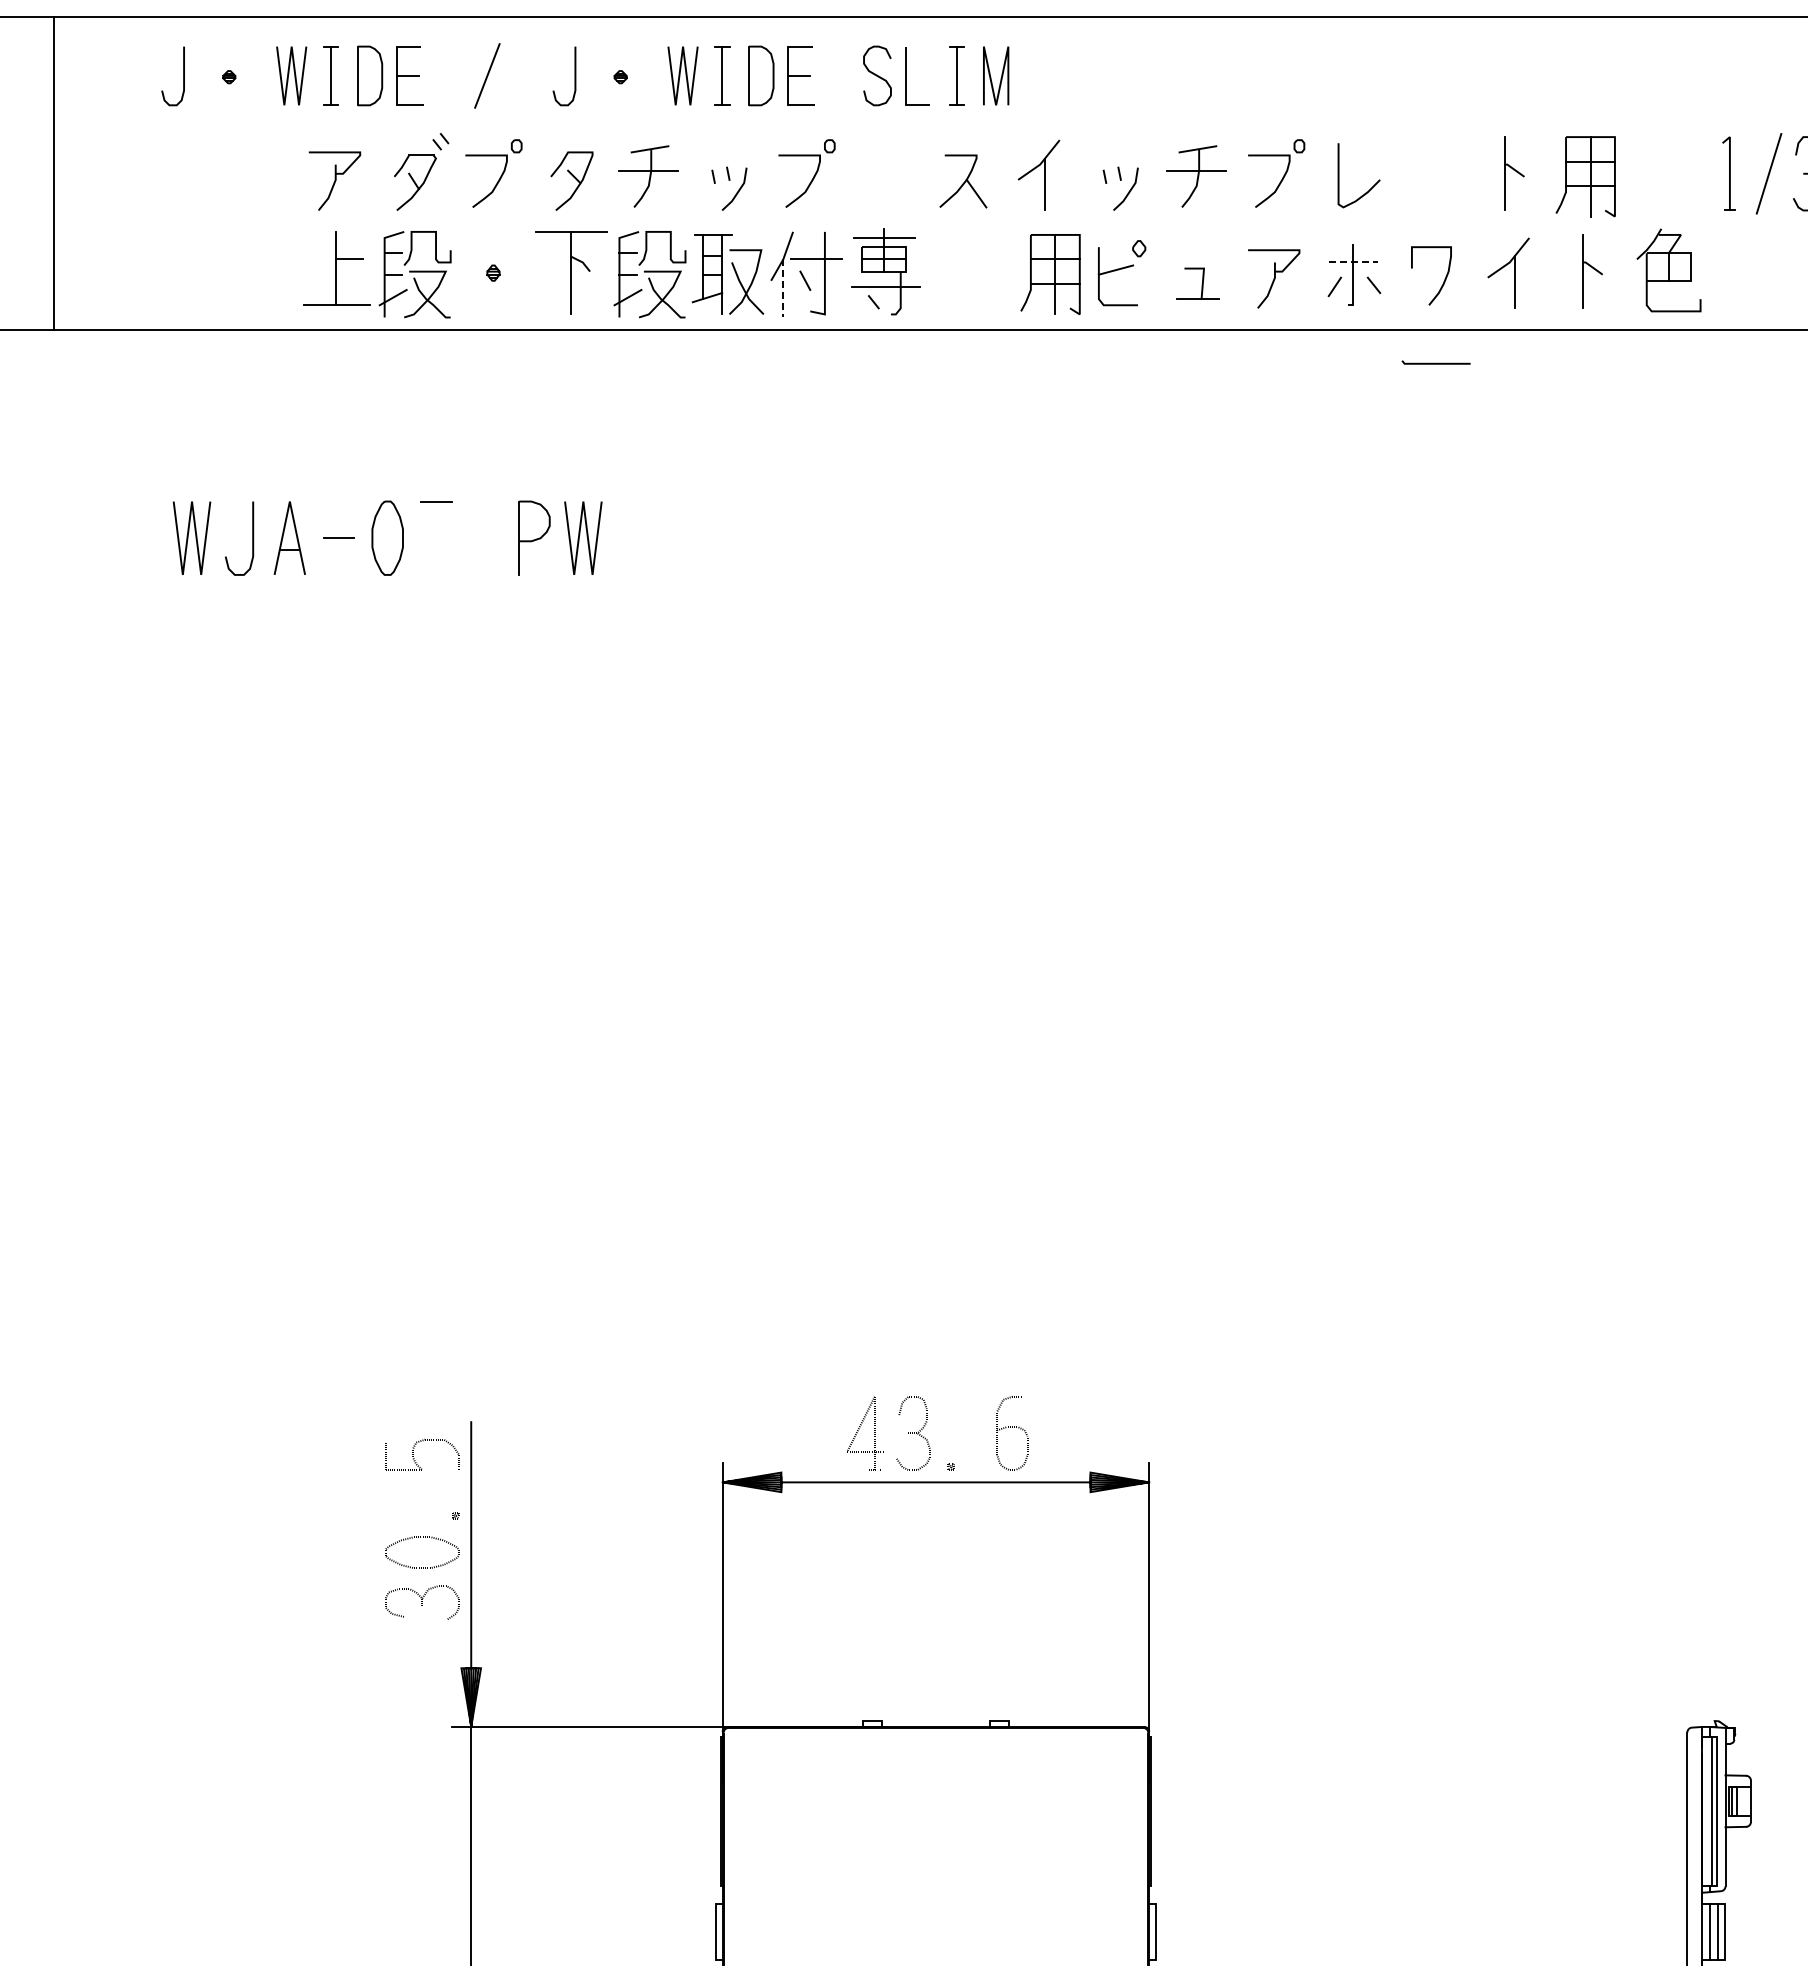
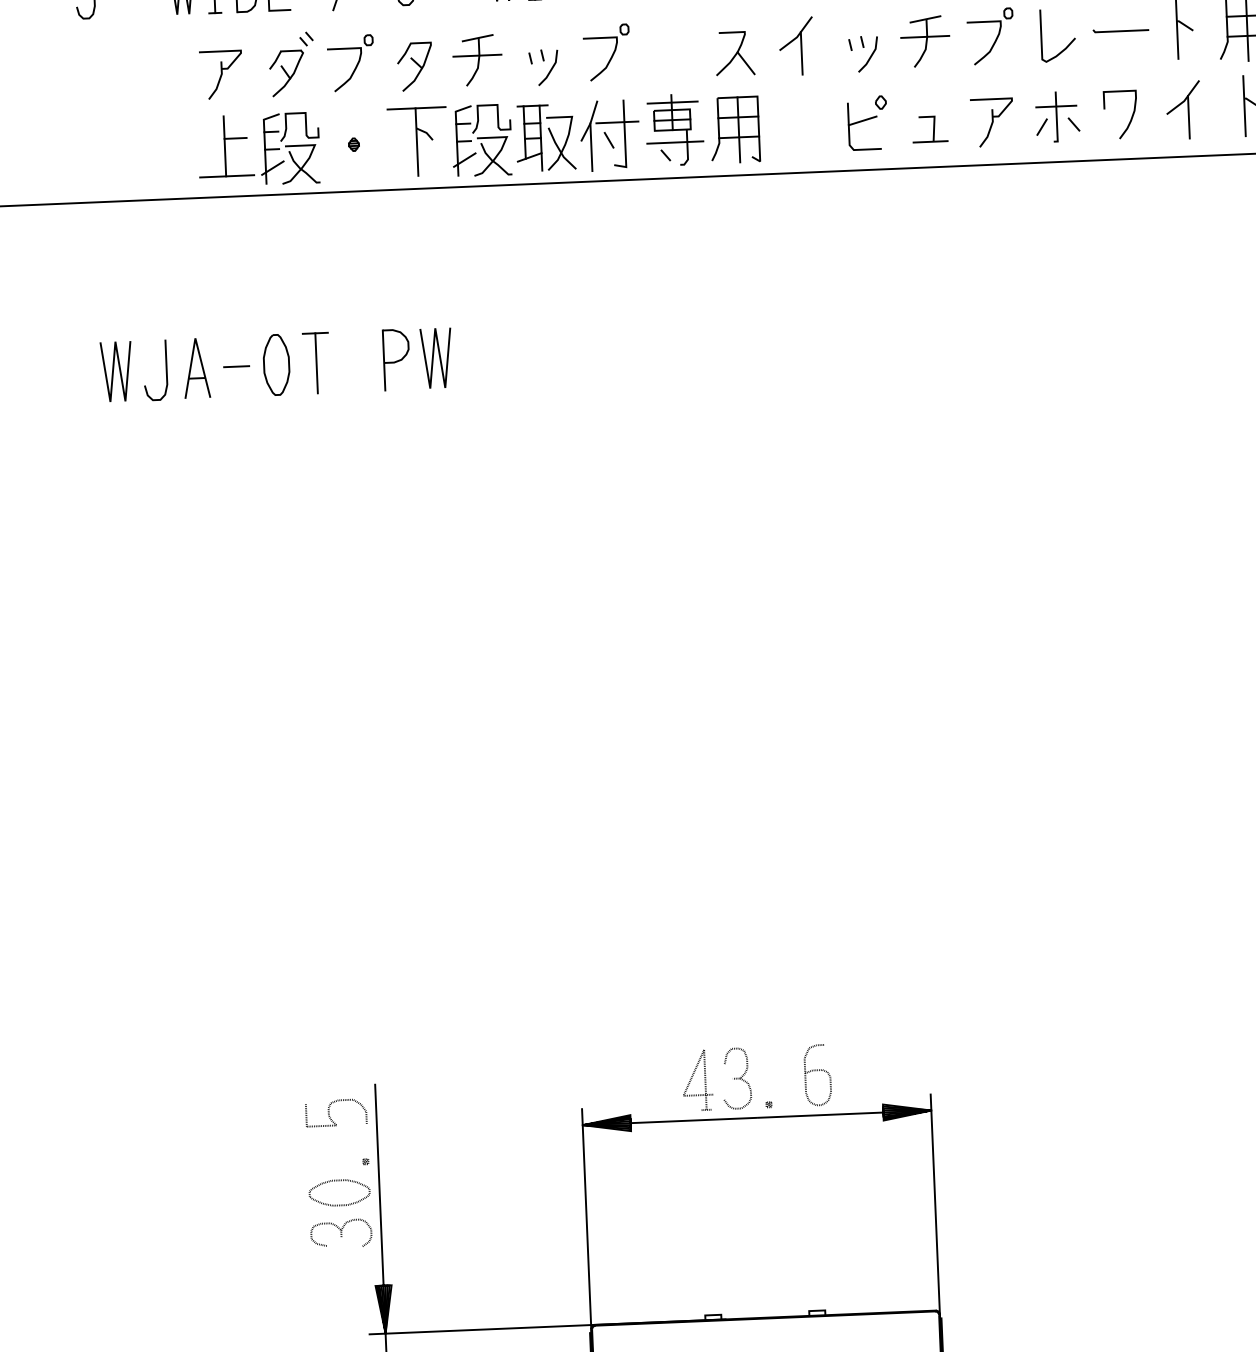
line: (1353, 262) -> (1056, 106), dashed -> solid
part: (1050, 274) -> (734, 129), moved
line: (783, 288) -> (591, 147), dashed -> solid
line: (1435, 362) -> (1120, 30), moved
line: (436, 537) -> (316, 362), added

